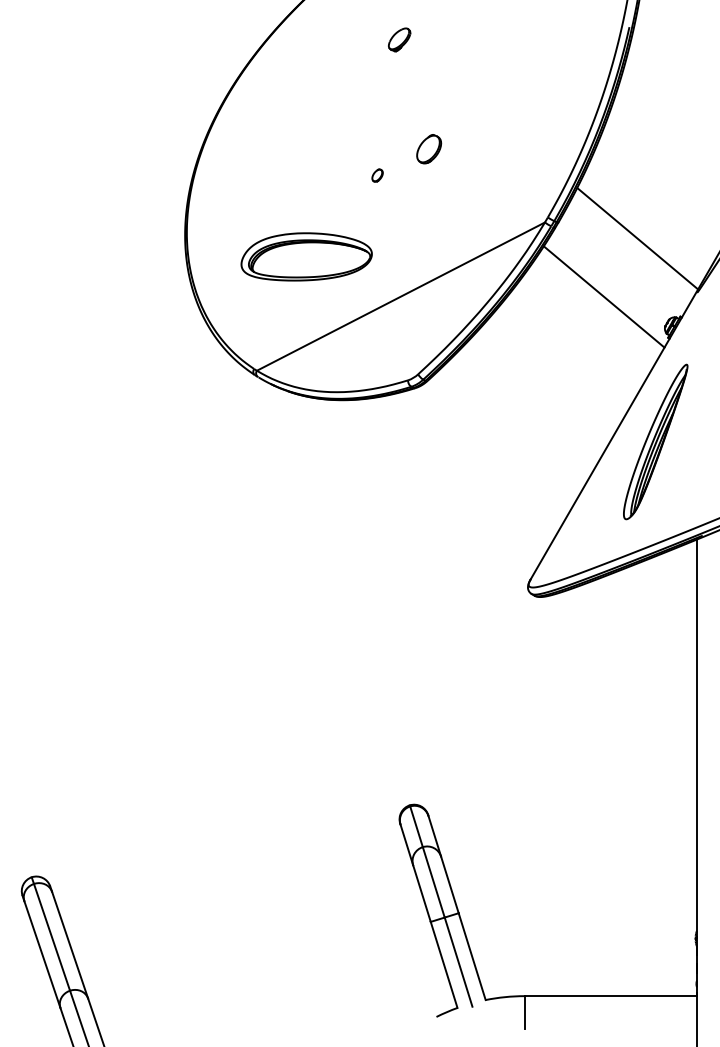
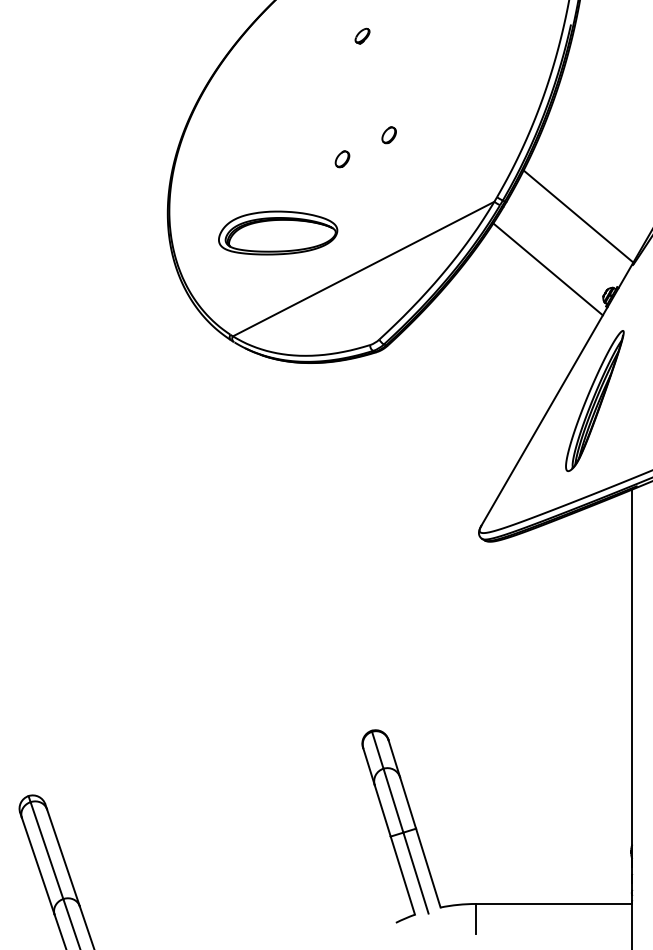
part: (399, 40) -> (362, 36), size x0.71
part: (428, 148) -> (388, 134), size x0.62
part: (377, 175) -> (342, 159), size x1.43

